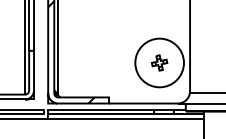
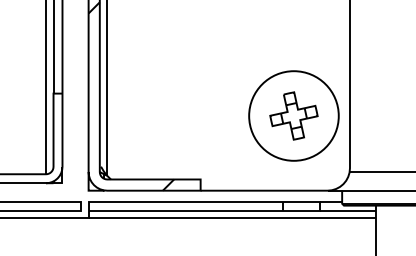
part: (159, 62) -> (293, 115), size x1.67

